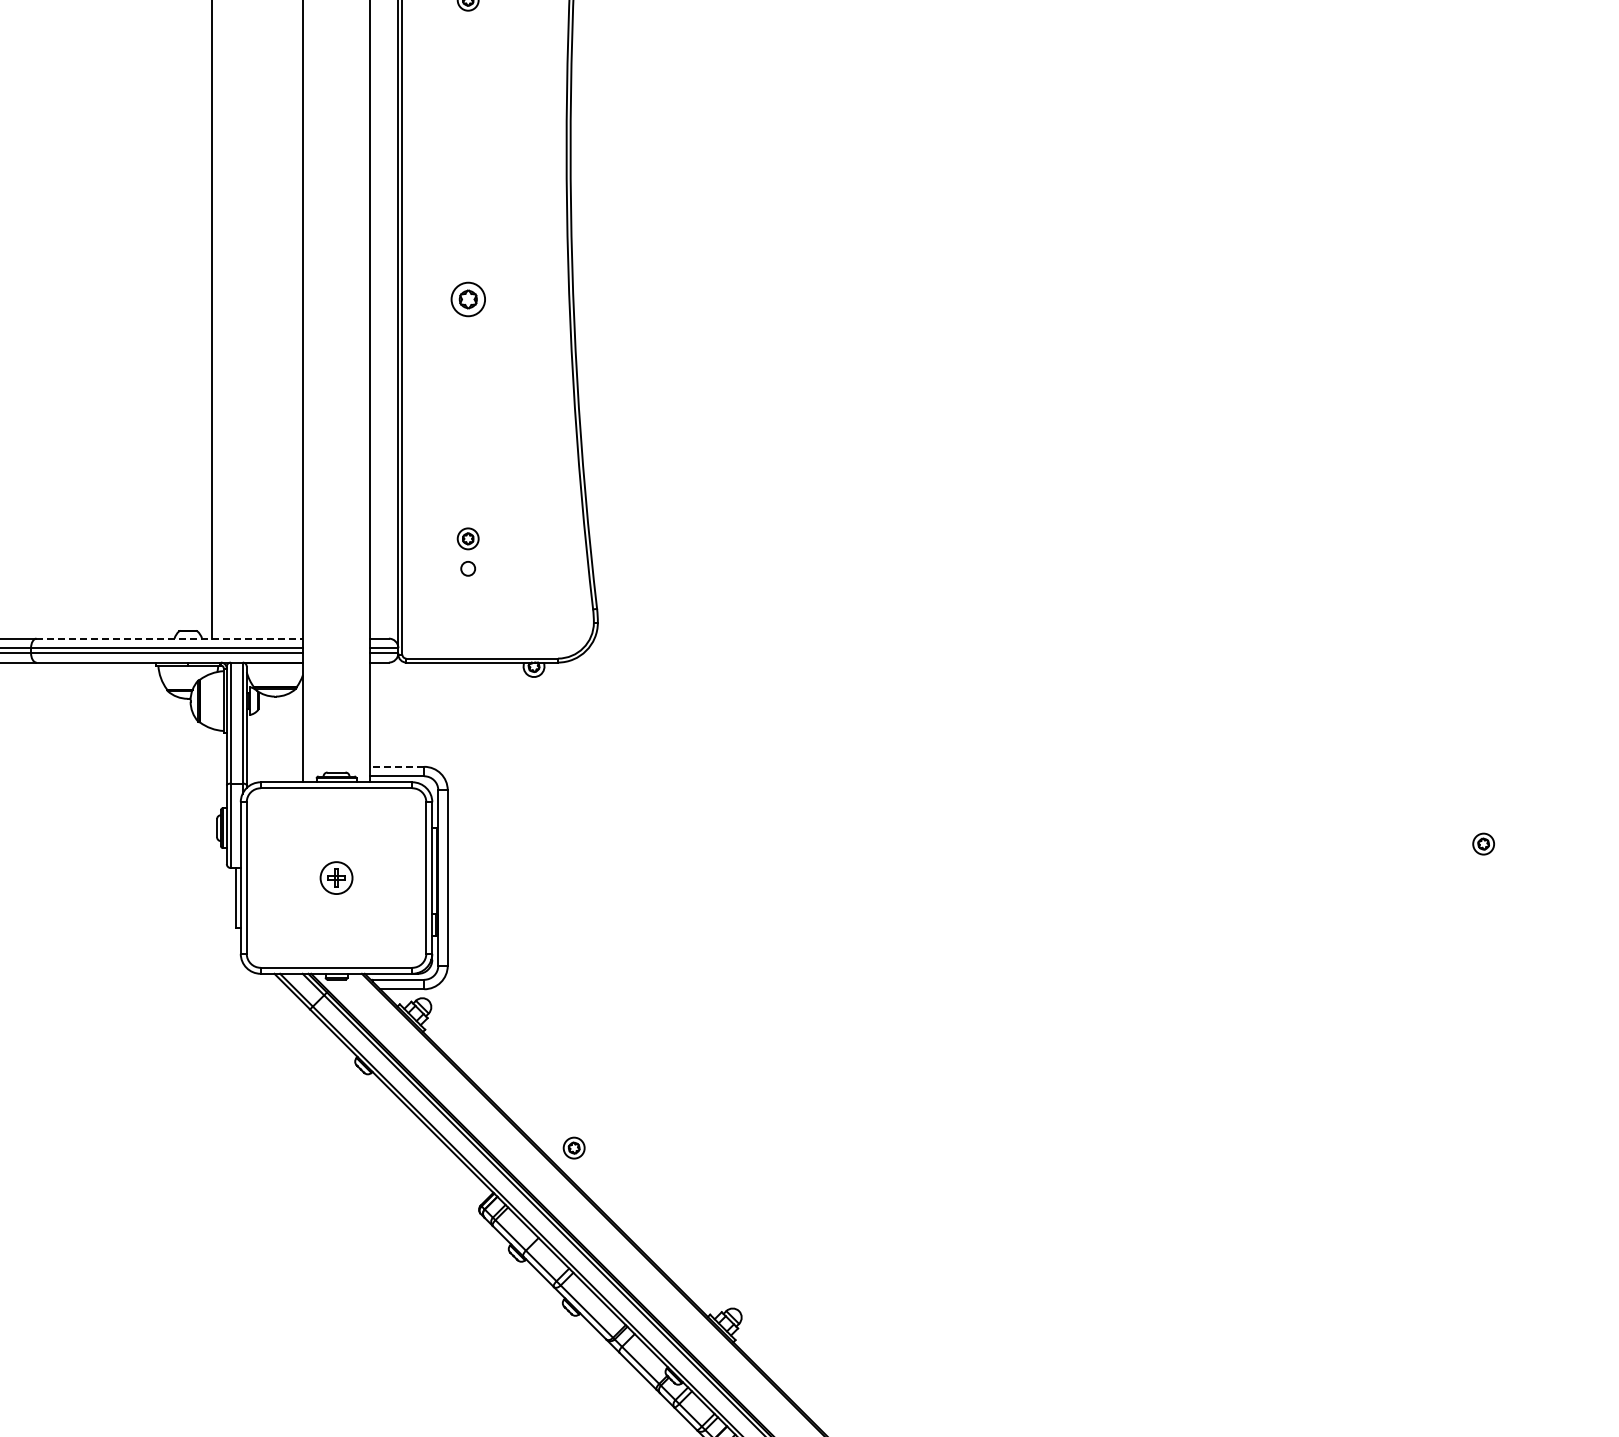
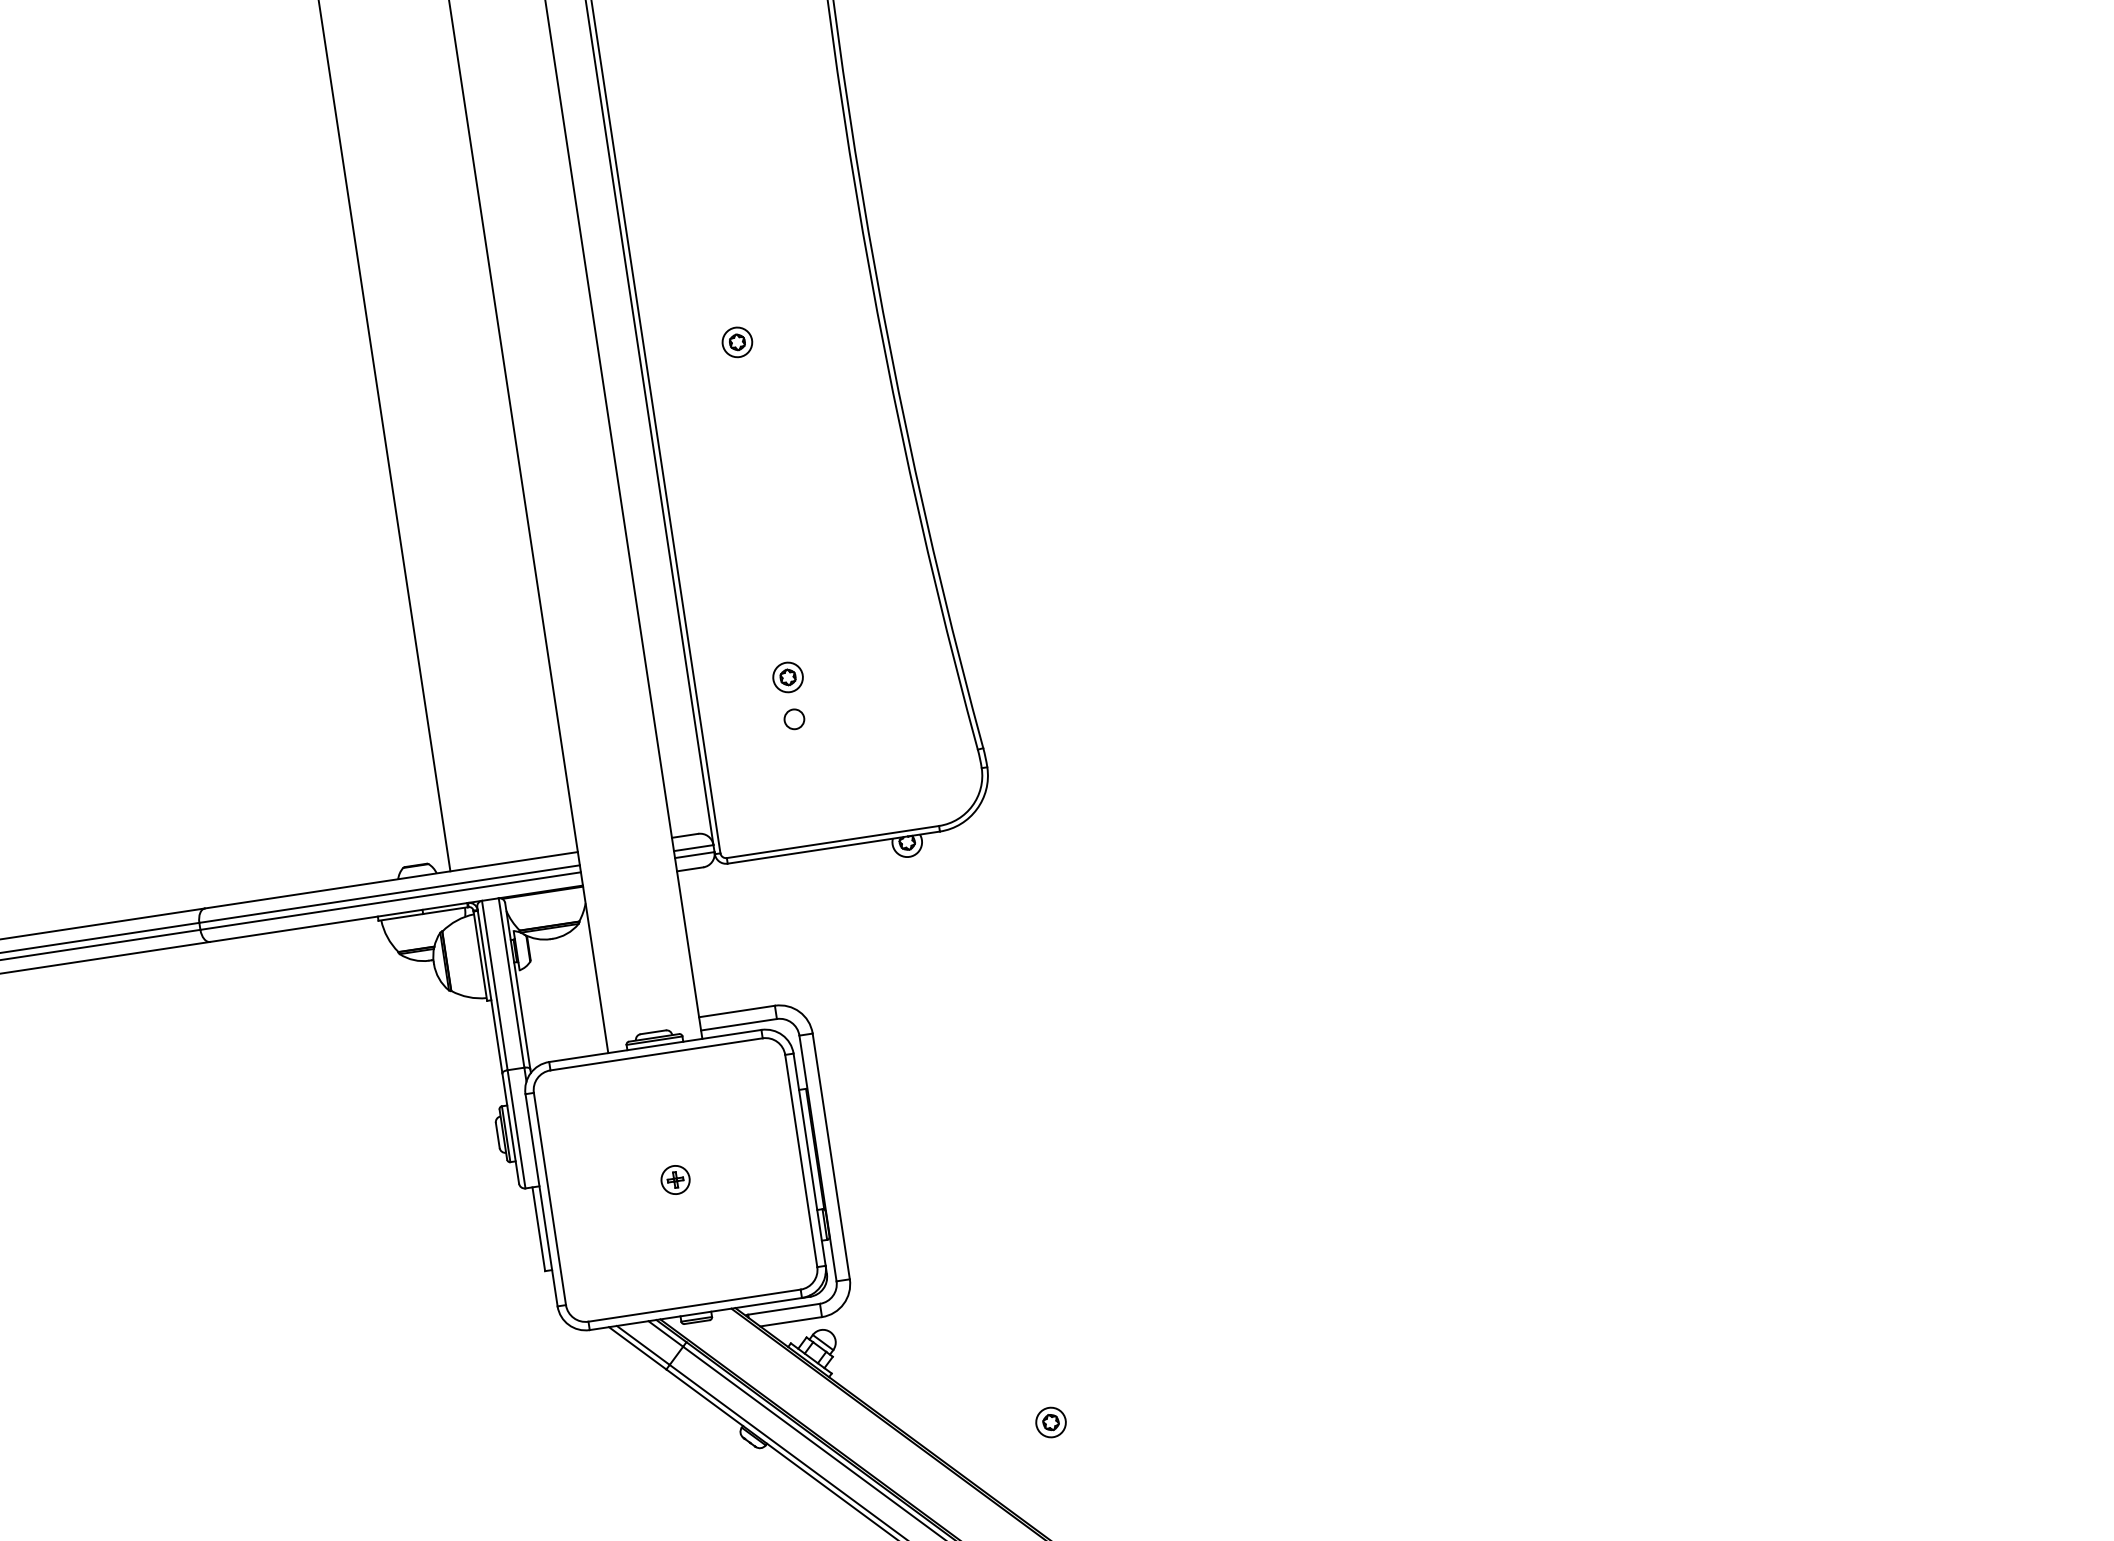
part: (467, 299) -> (736, 342), size x0.62
line: (170, 638) -> (392, 879), dashed -> solid
line: (396, 766) -> (735, 1011), dashed -> solid
part: (336, 877) -> (675, 1179), size x0.62
part: (573, 1147) -> (1049, 1421), moved

